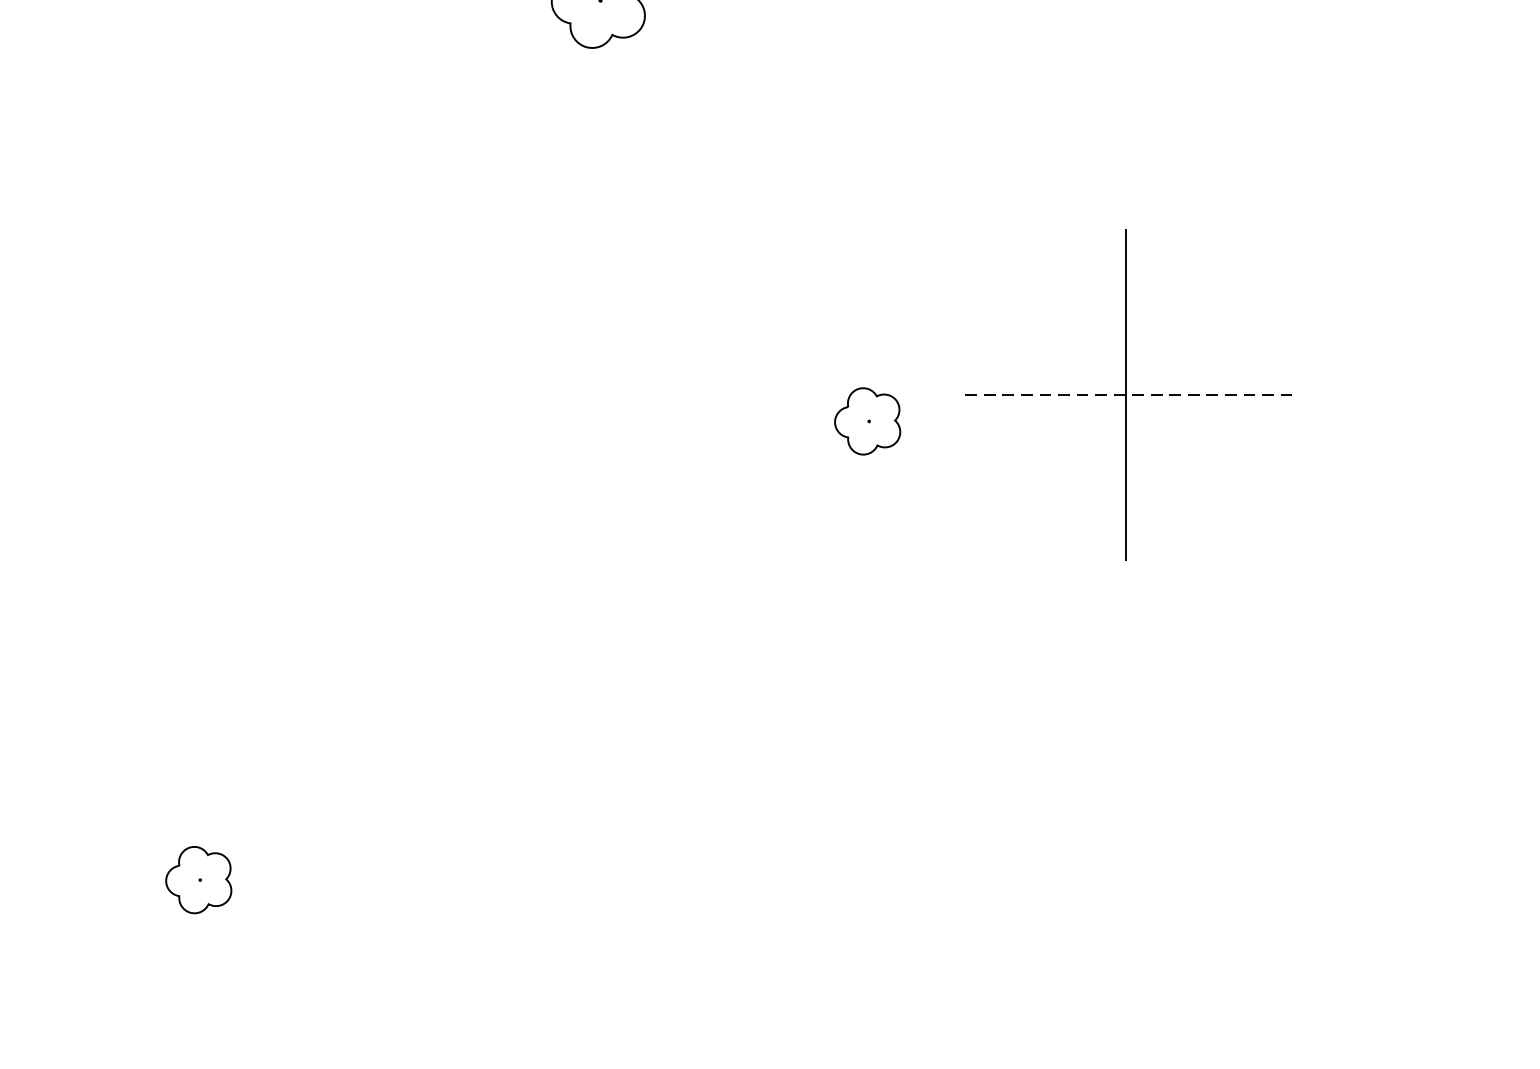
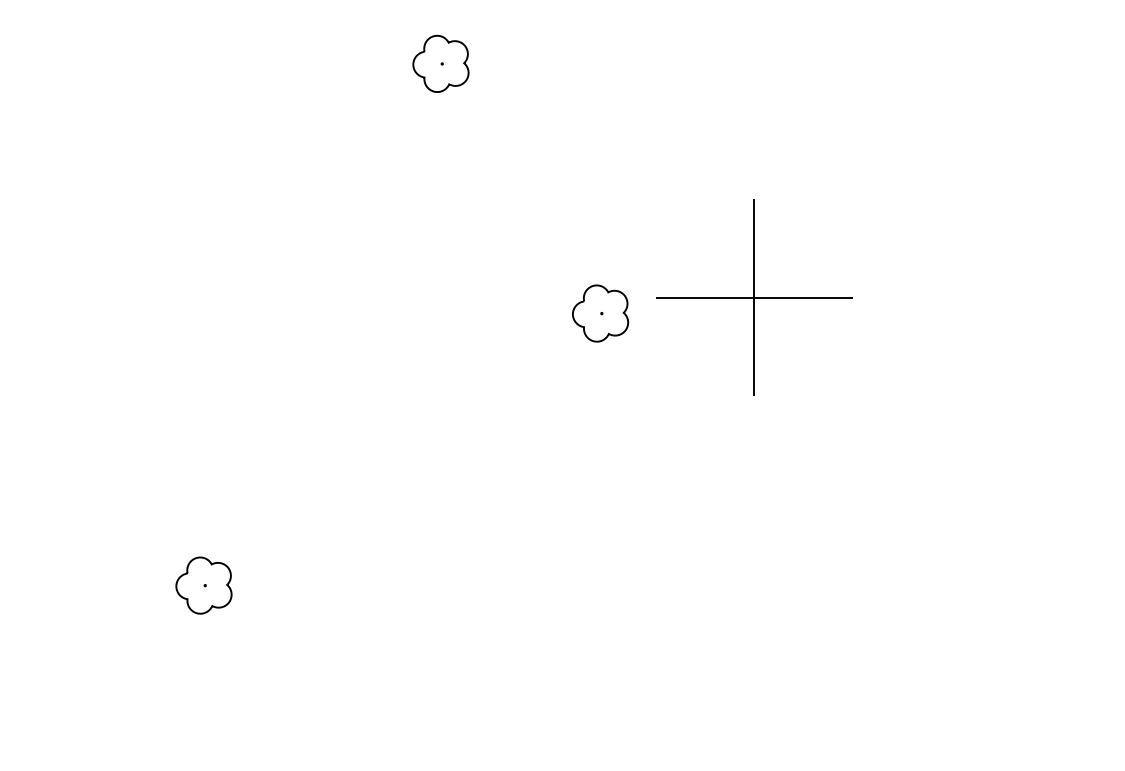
line: (1127, 394) -> (754, 297), dashed -> solid
part: (867, 421) -> (600, 313), size x1.43
part: (197, 879) -> (203, 585), size x1.43

